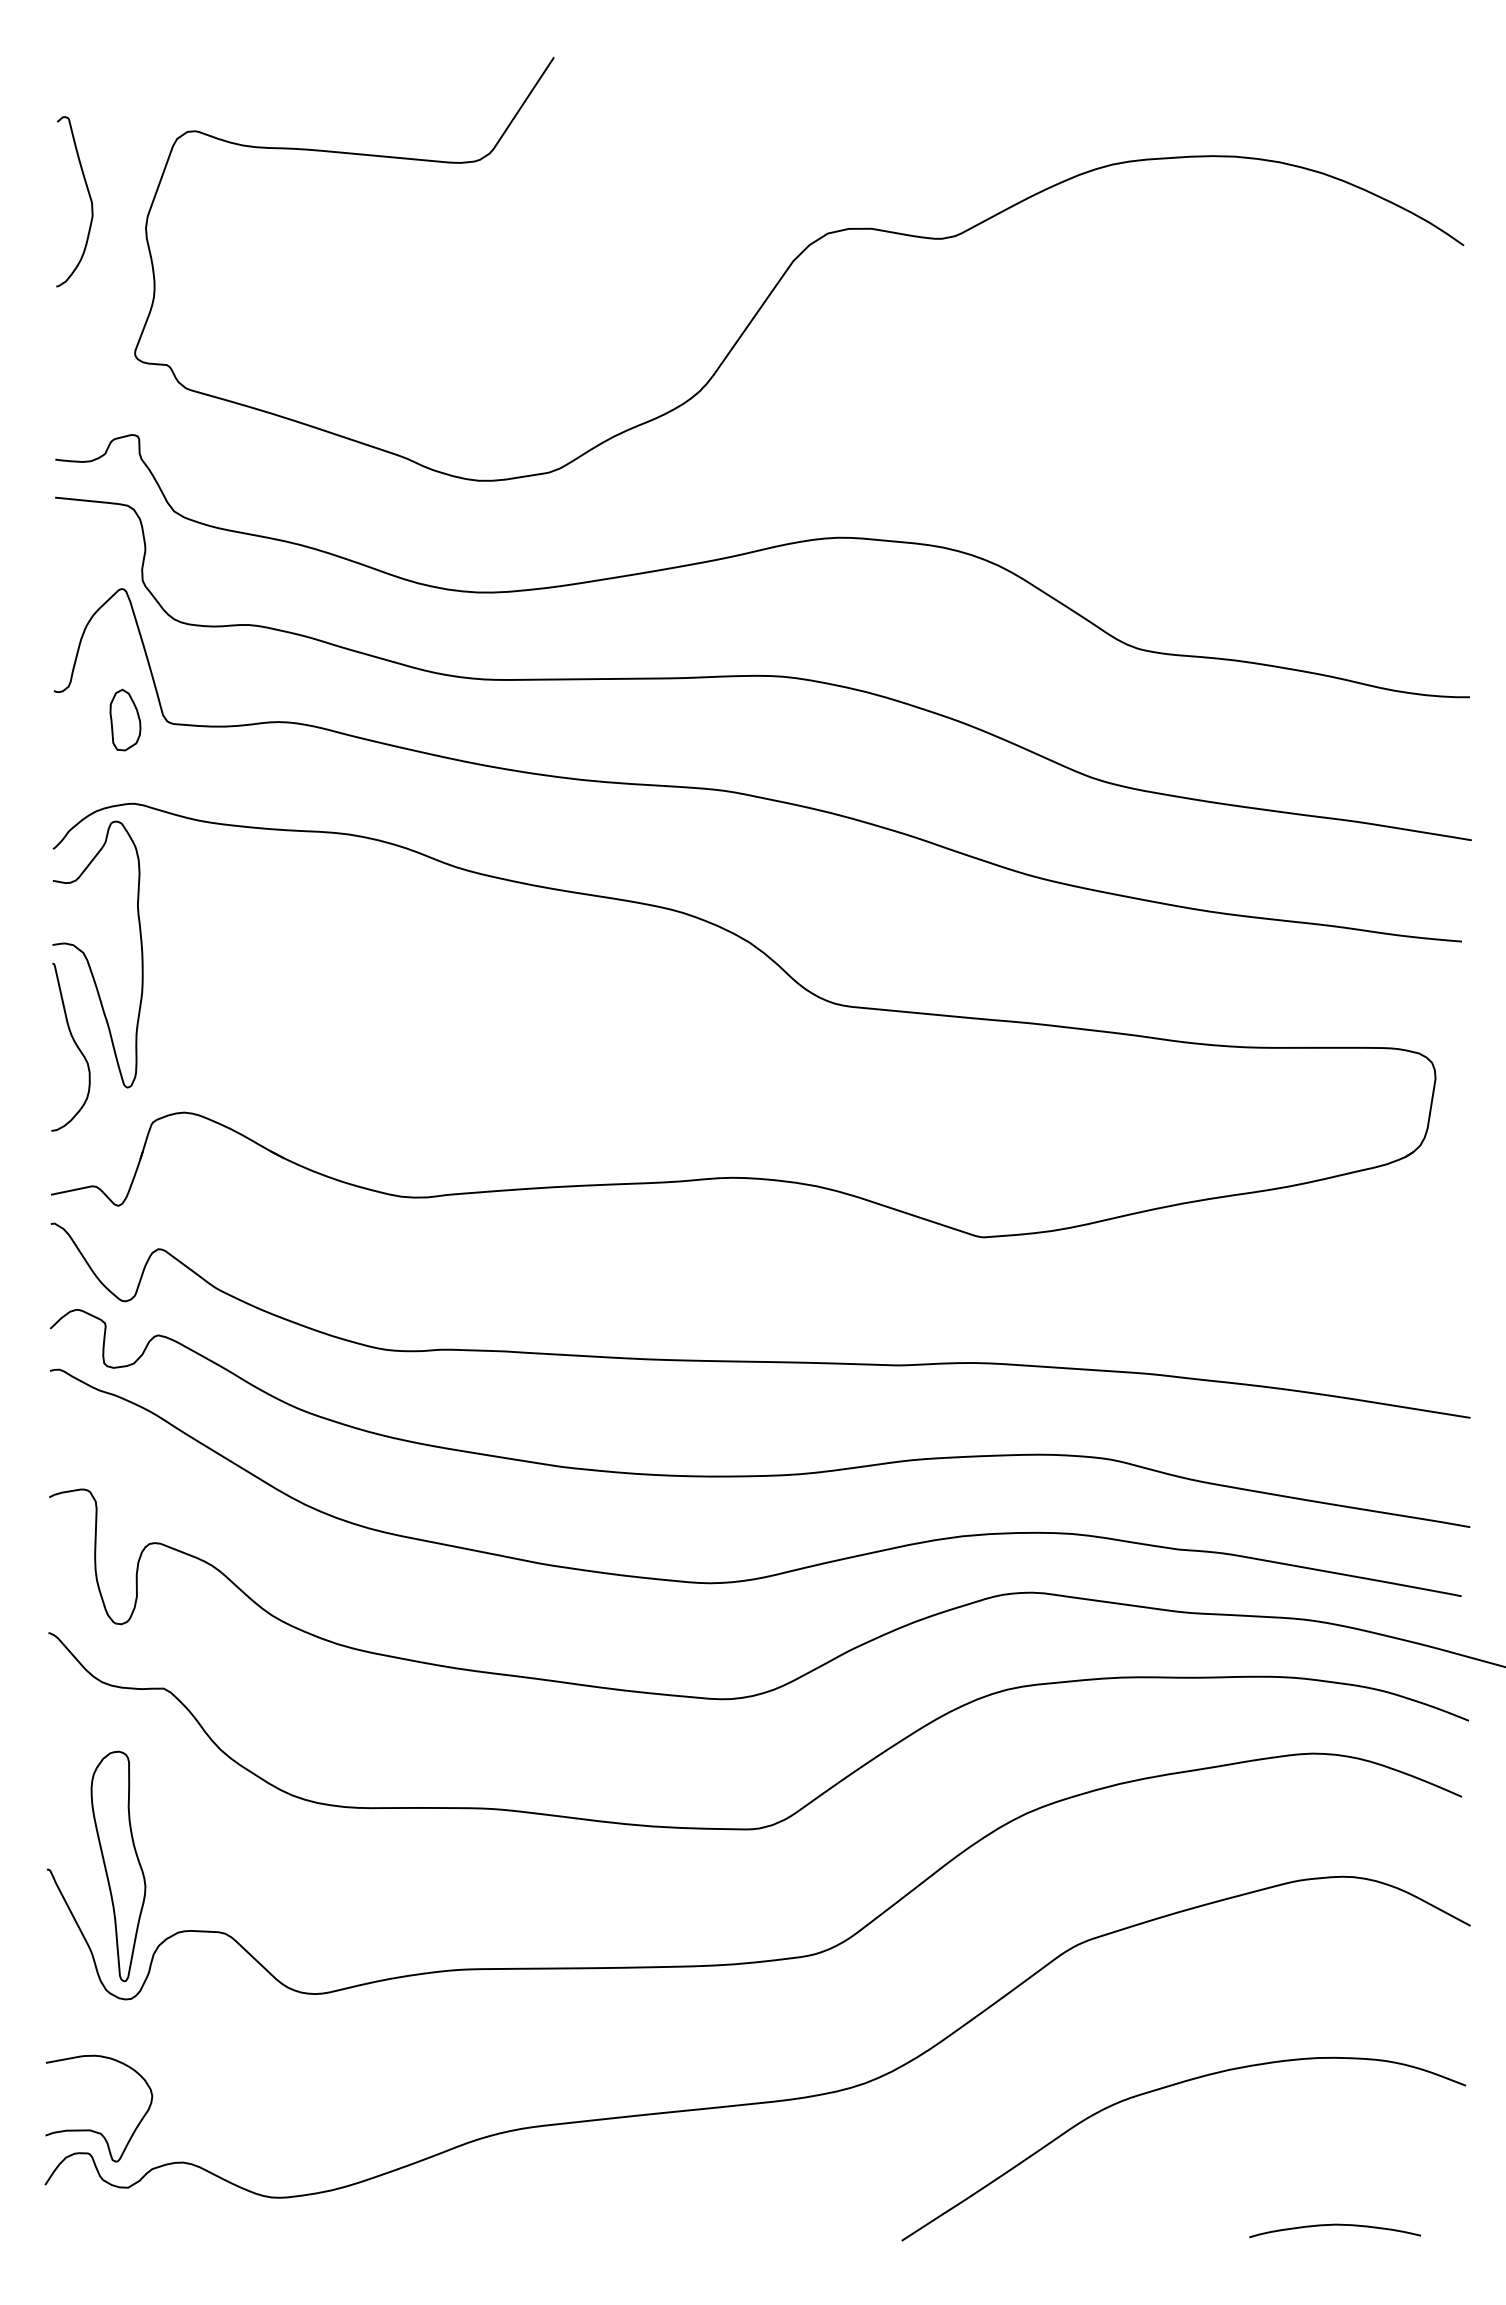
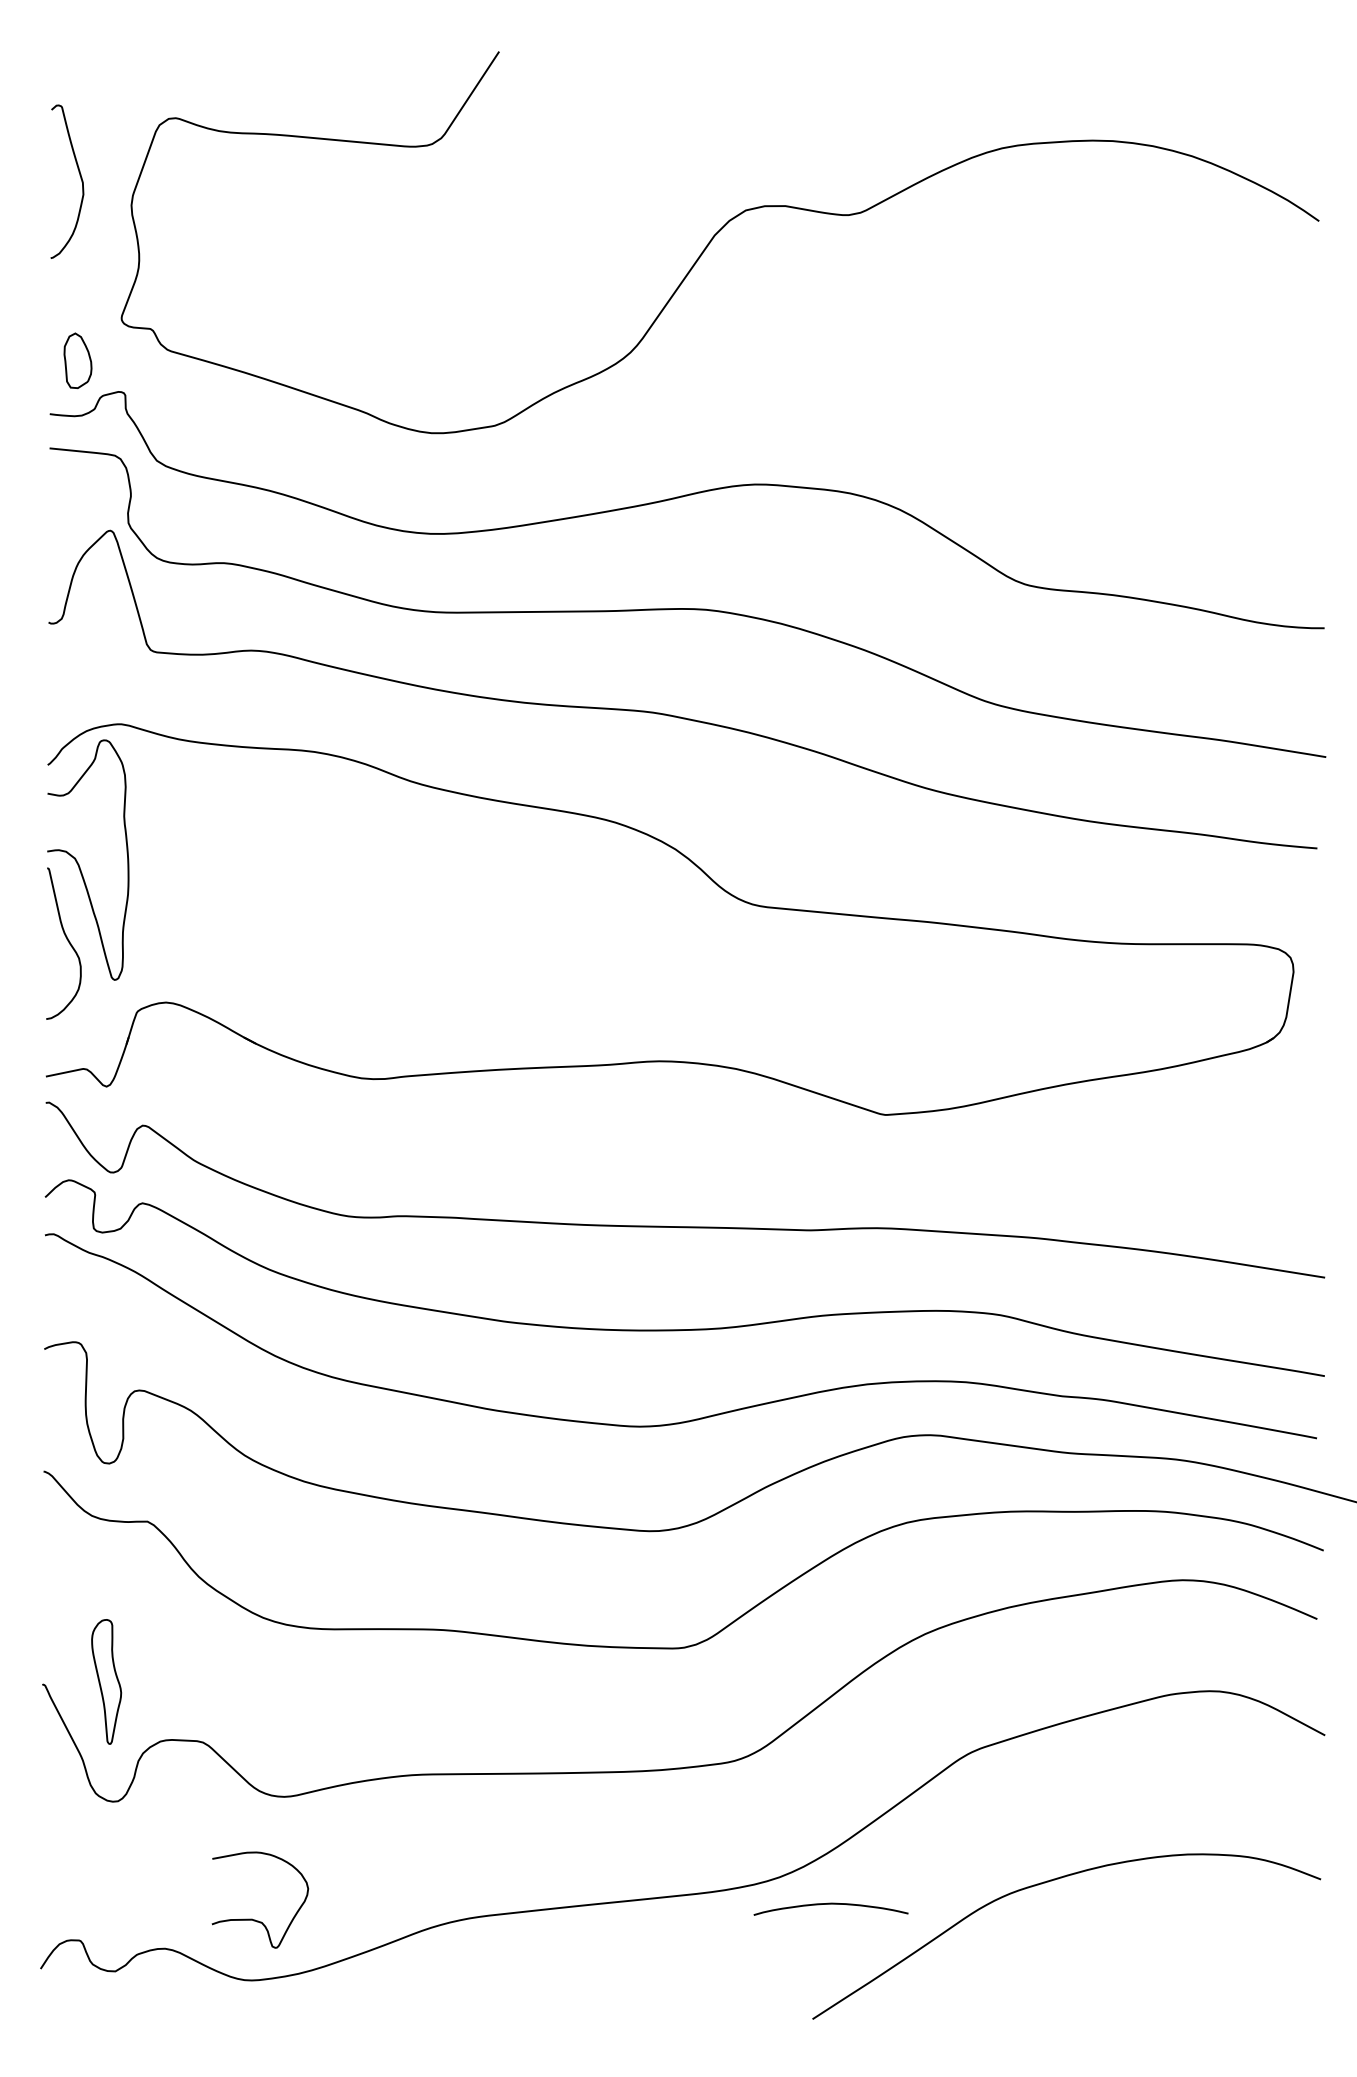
part: (124, 719) -> (77, 360), moved
part: (118, 1866) -> (106, 1681), size x0.6
curve: (90, 2129) -> (252, 1918), moved
curve: (1334, 2225) -> (830, 1904), moved

